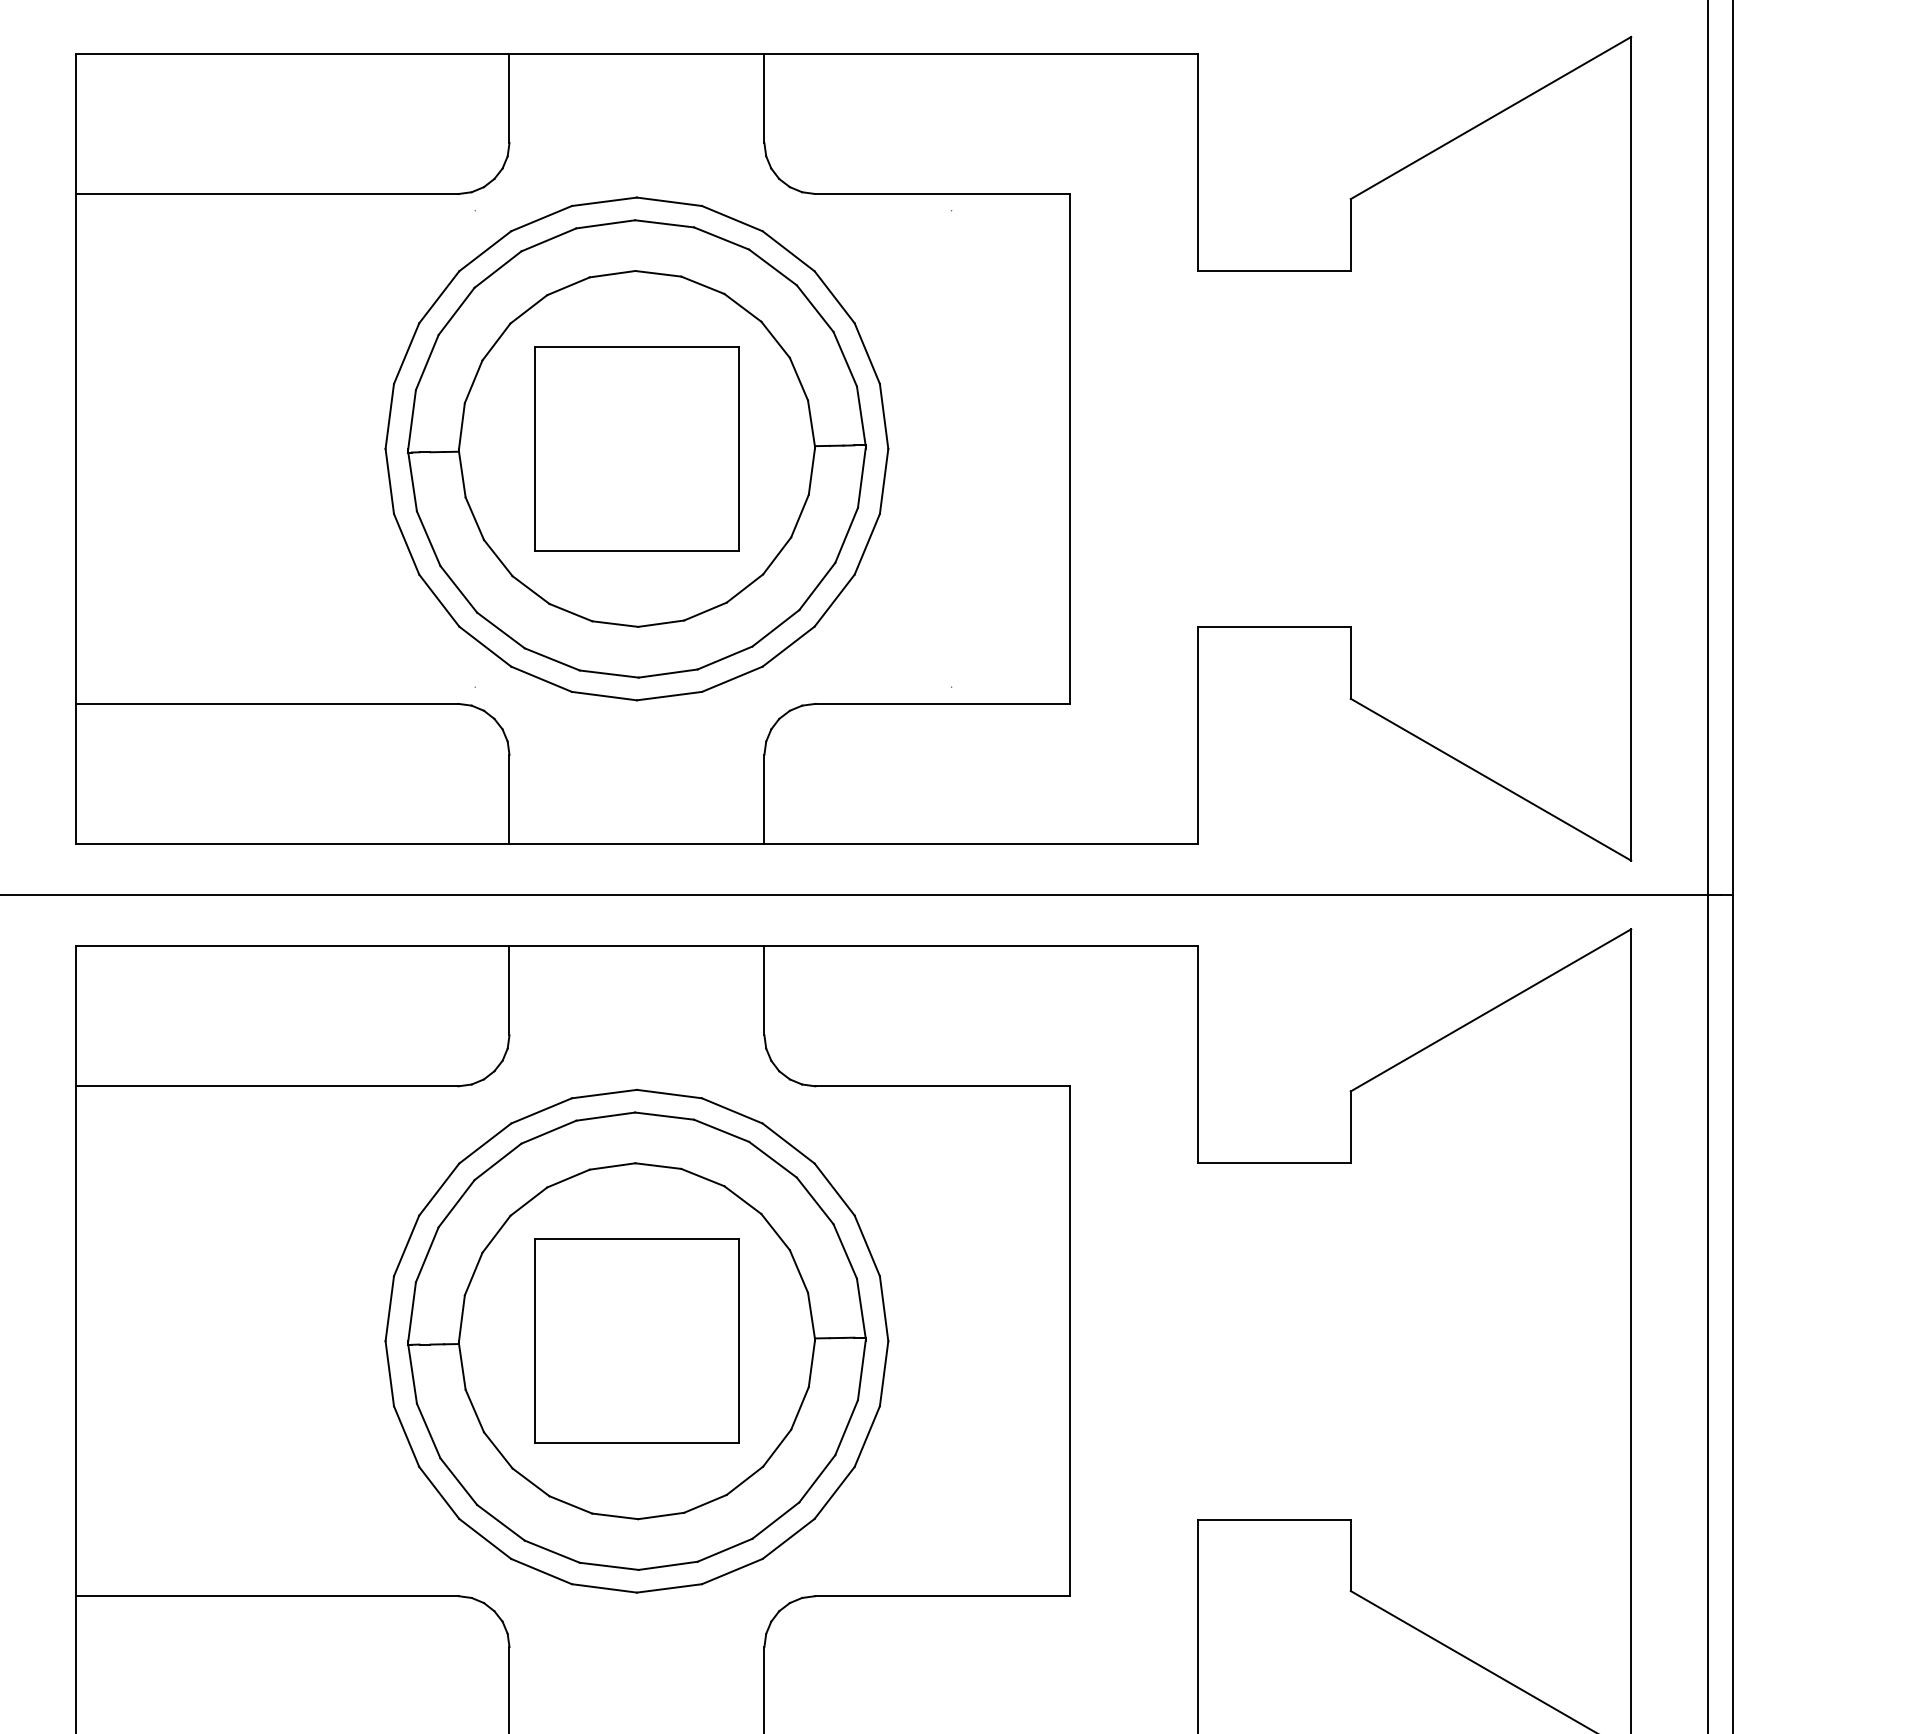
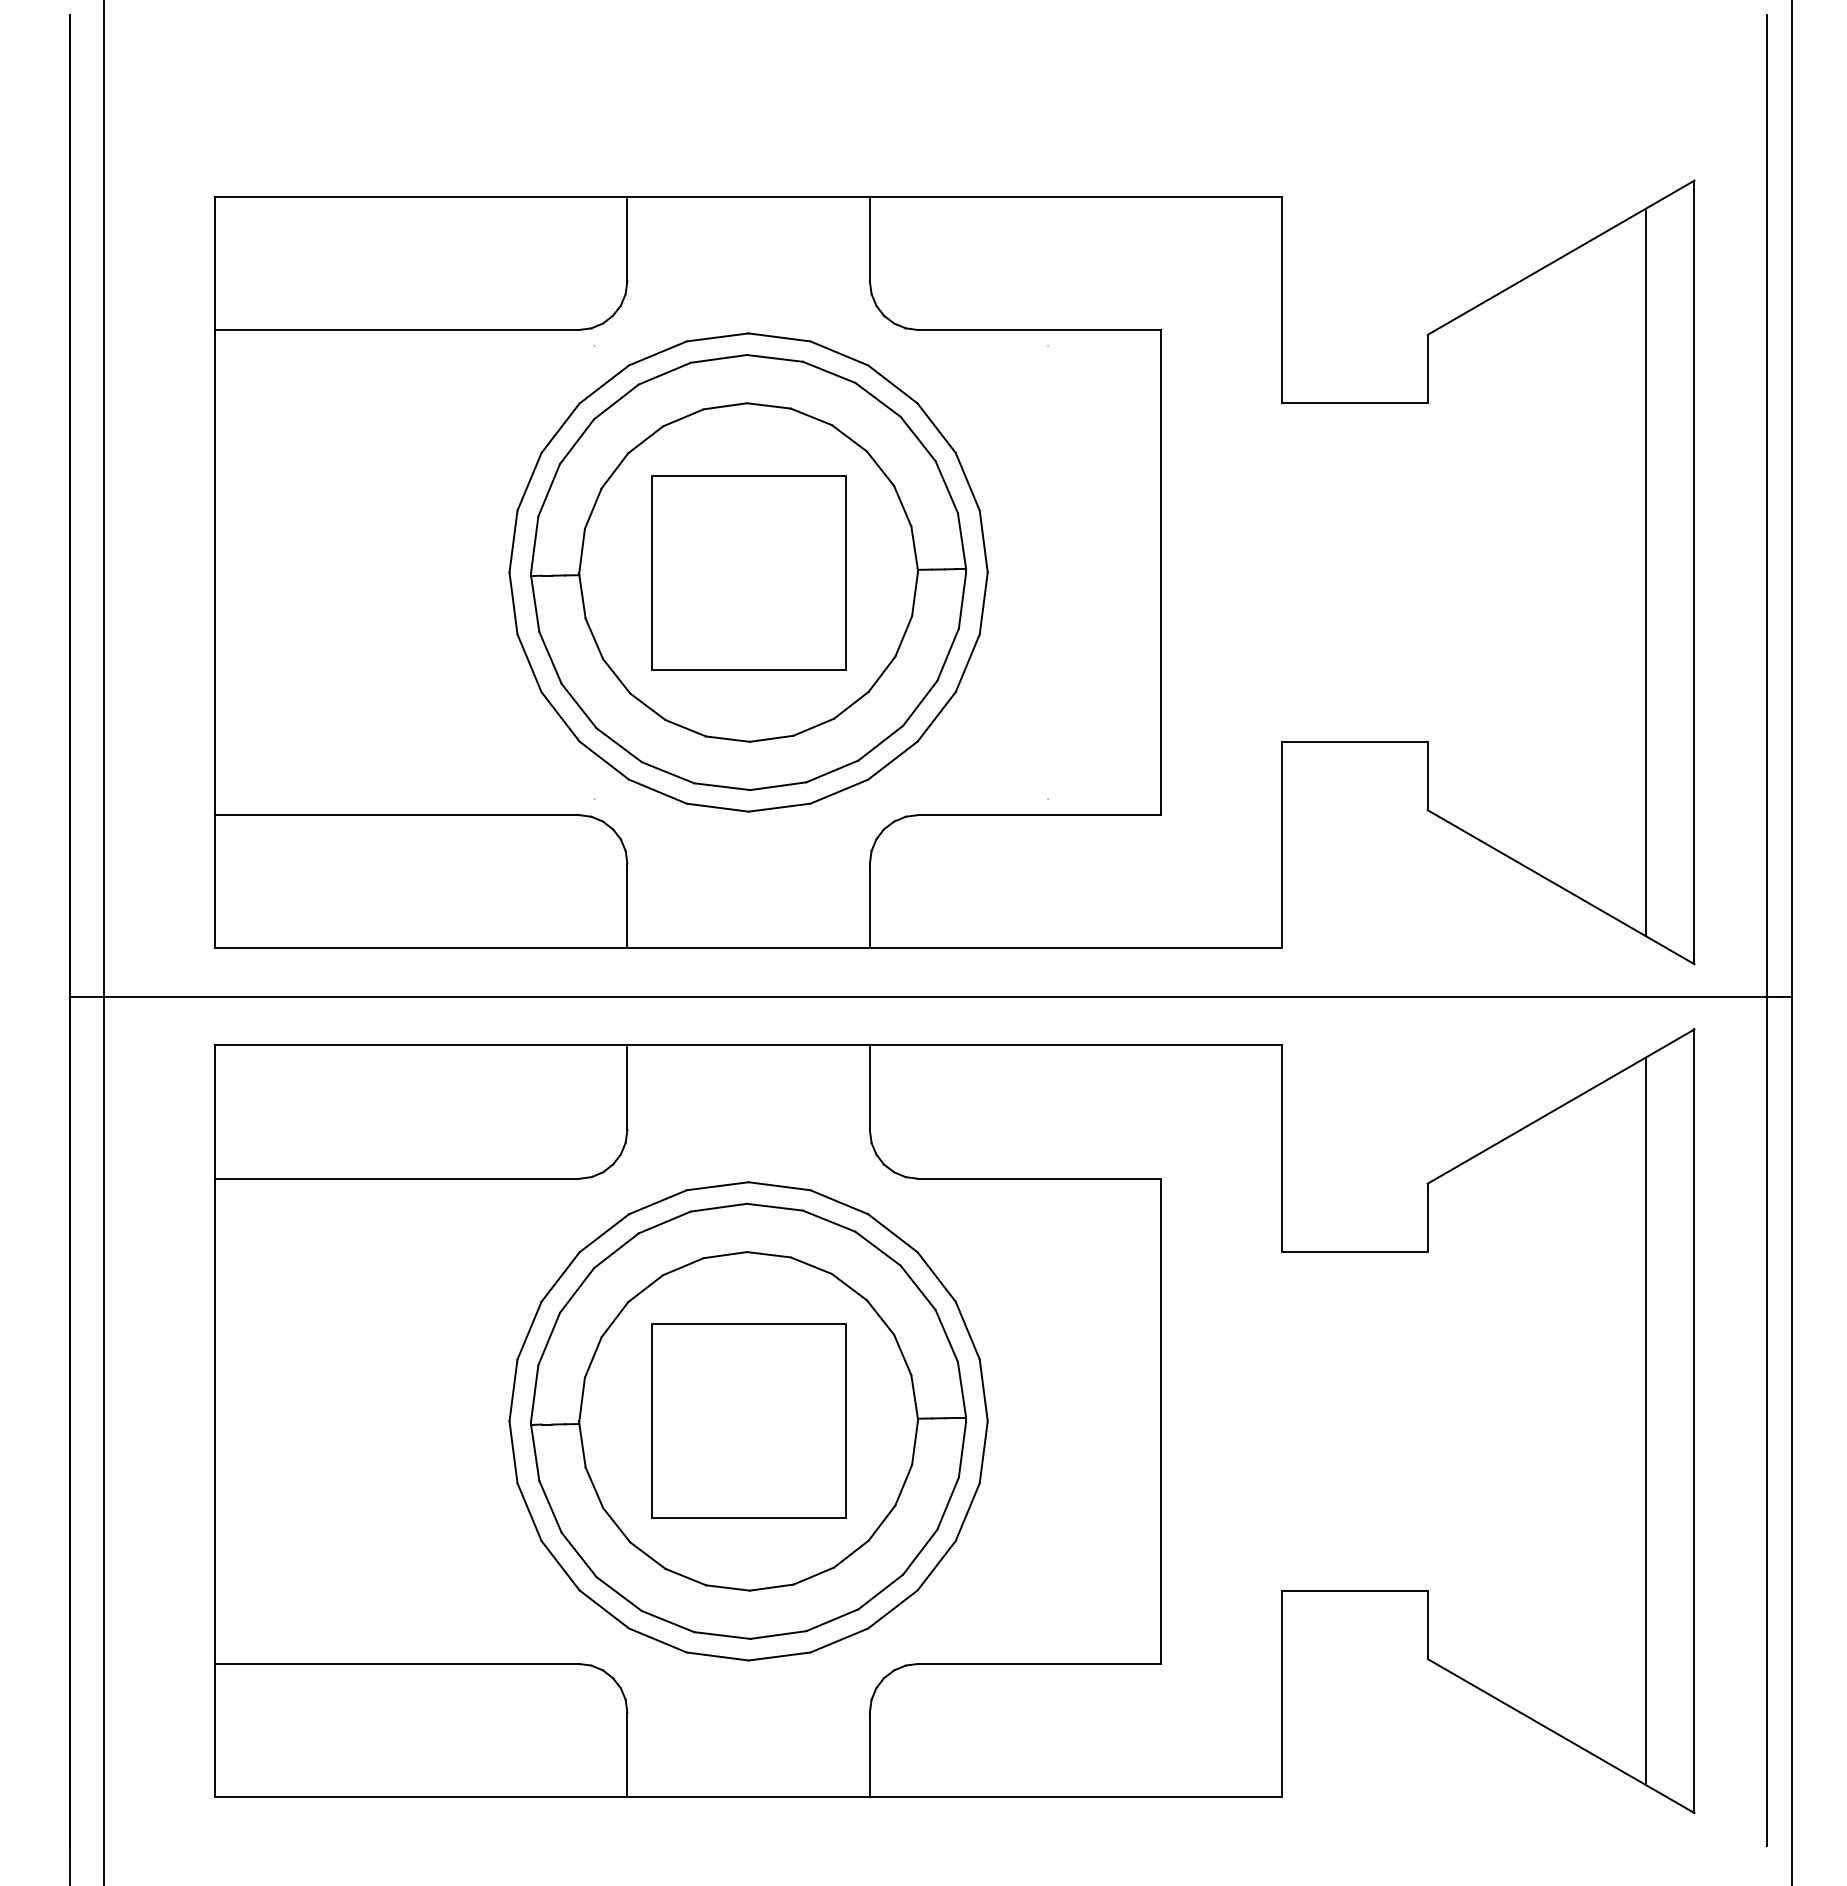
line: (1579, 448) -> (1645, 572), added
line: (1579, 1341) -> (1645, 1421), added

